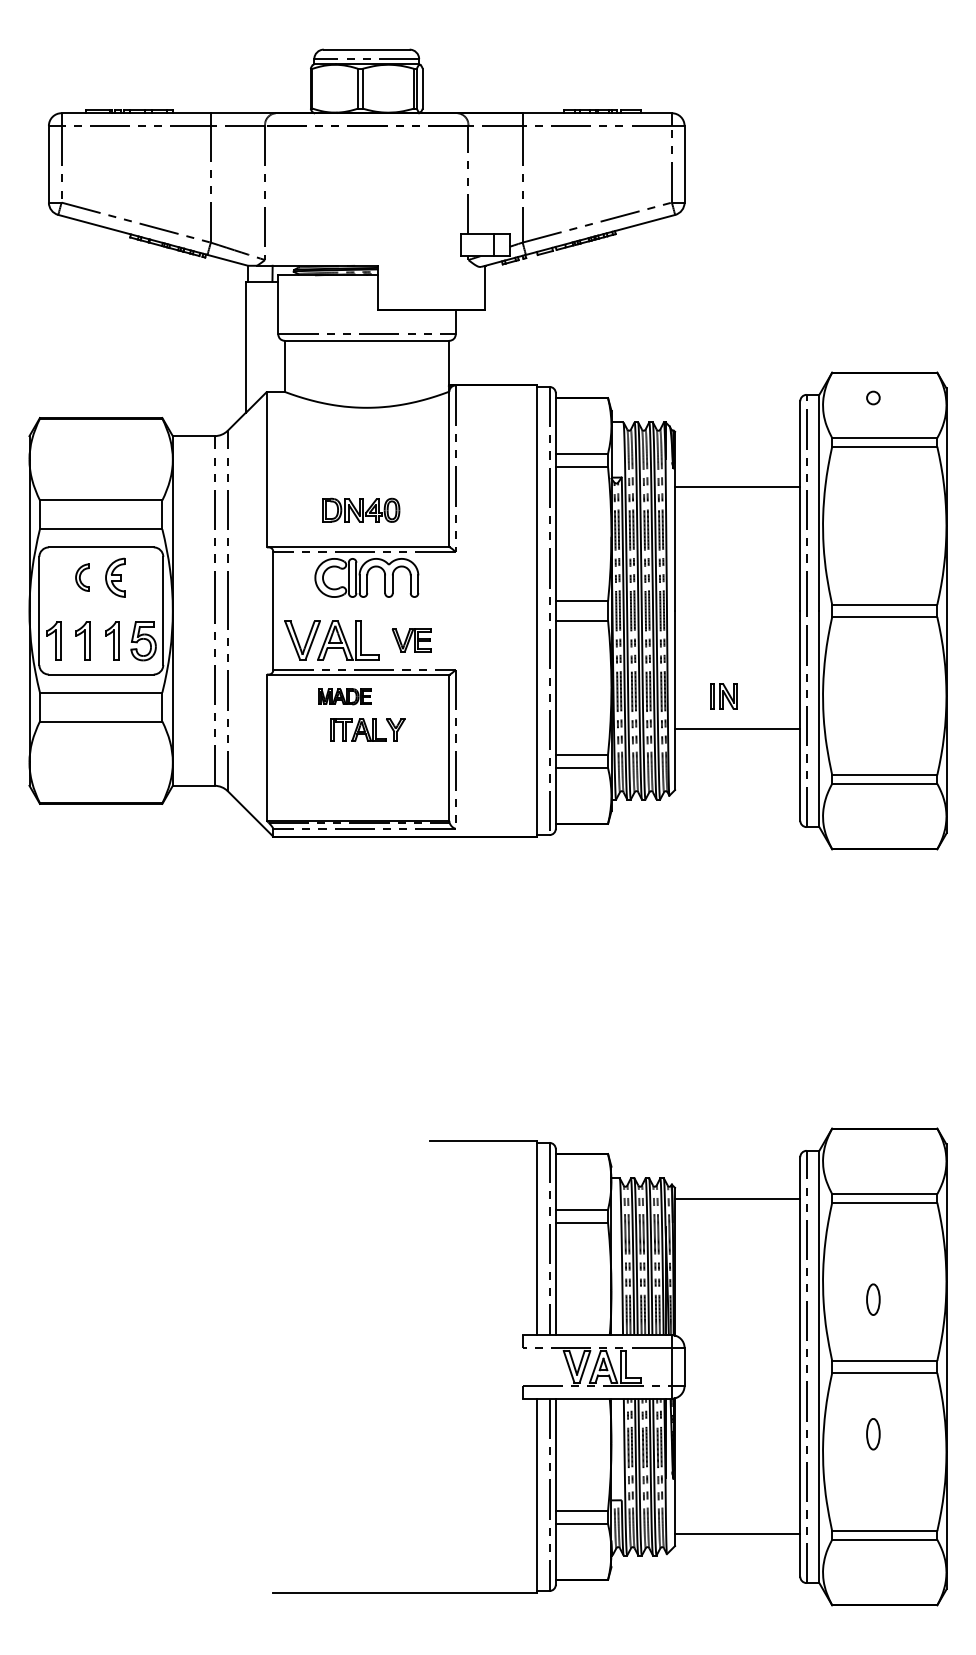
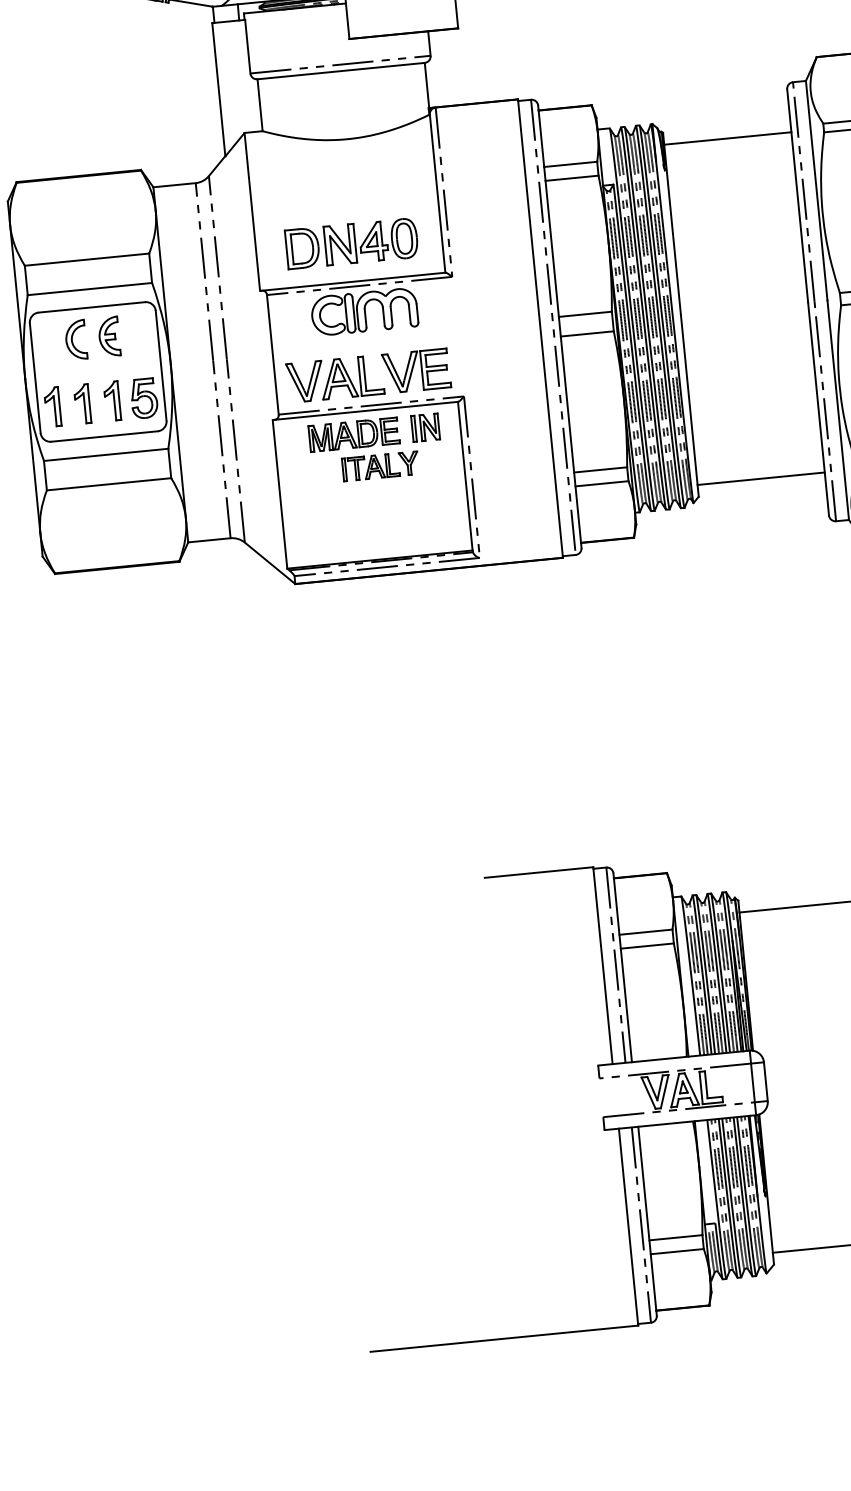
line: (737, 487) -> (727, 138), moved
part: (360, 510) -> (351, 244), size x1.67
part: (82, 577) -> (75, 339), size x1.43
part: (411, 640) -> (416, 371), size x1.67
part: (344, 696) -> (353, 434), size x1.67
part: (723, 696) -> (424, 427), moved
line: (737, 728) -> (761, 478), moved

